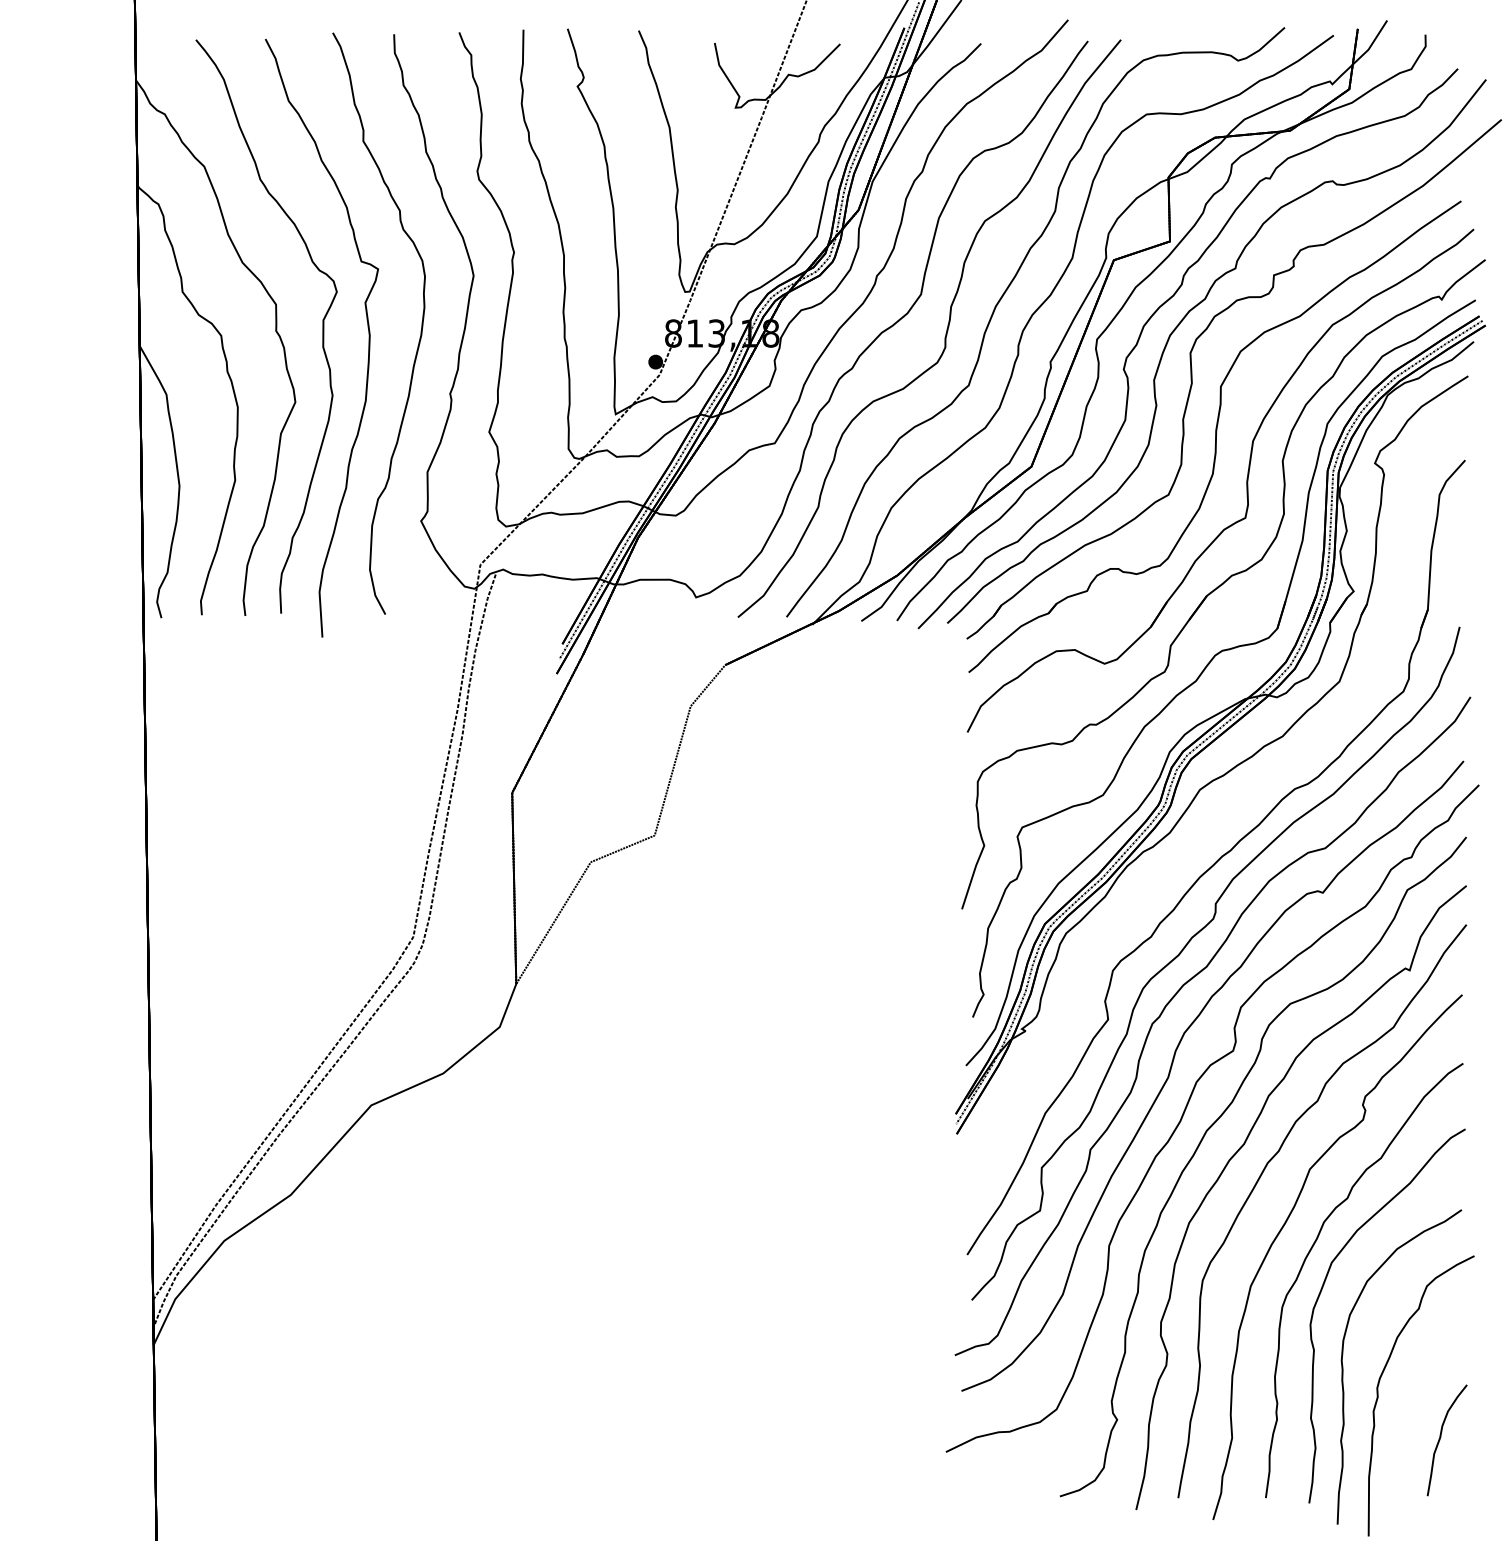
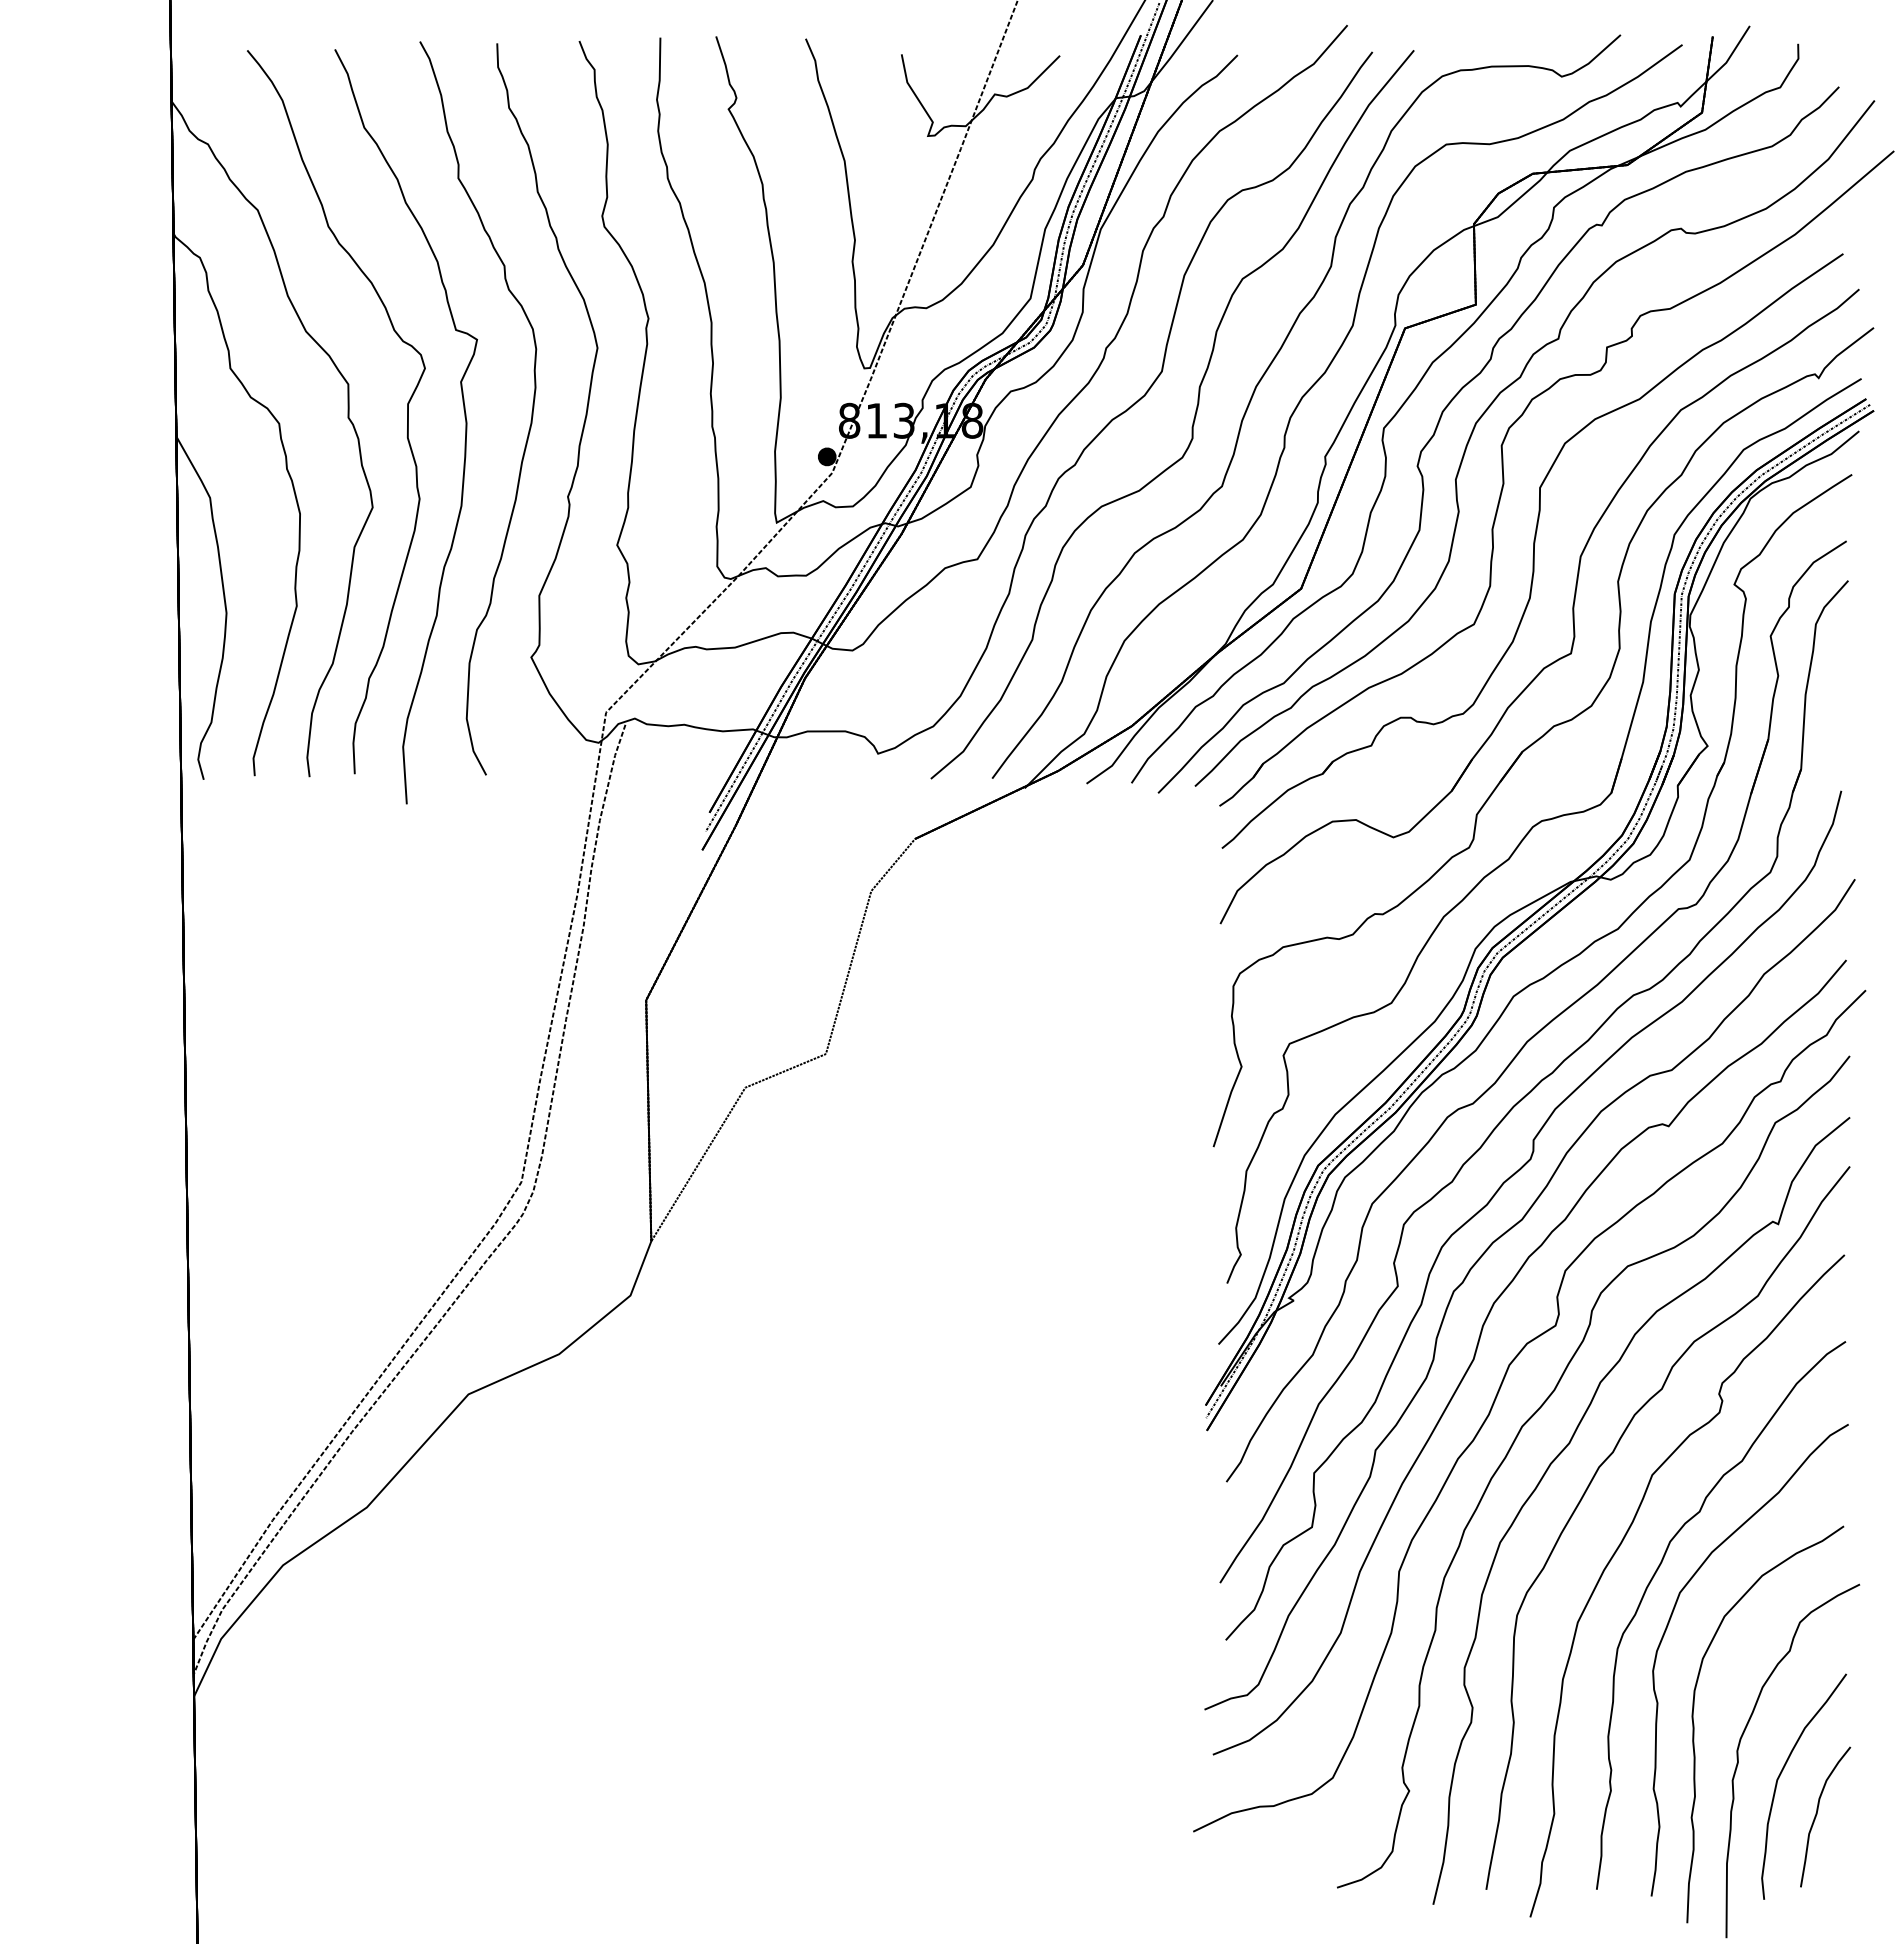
part: (1224, 812) -> (1544, 1025), added
part: (1412, 1406) -> (1781, 1774), added

